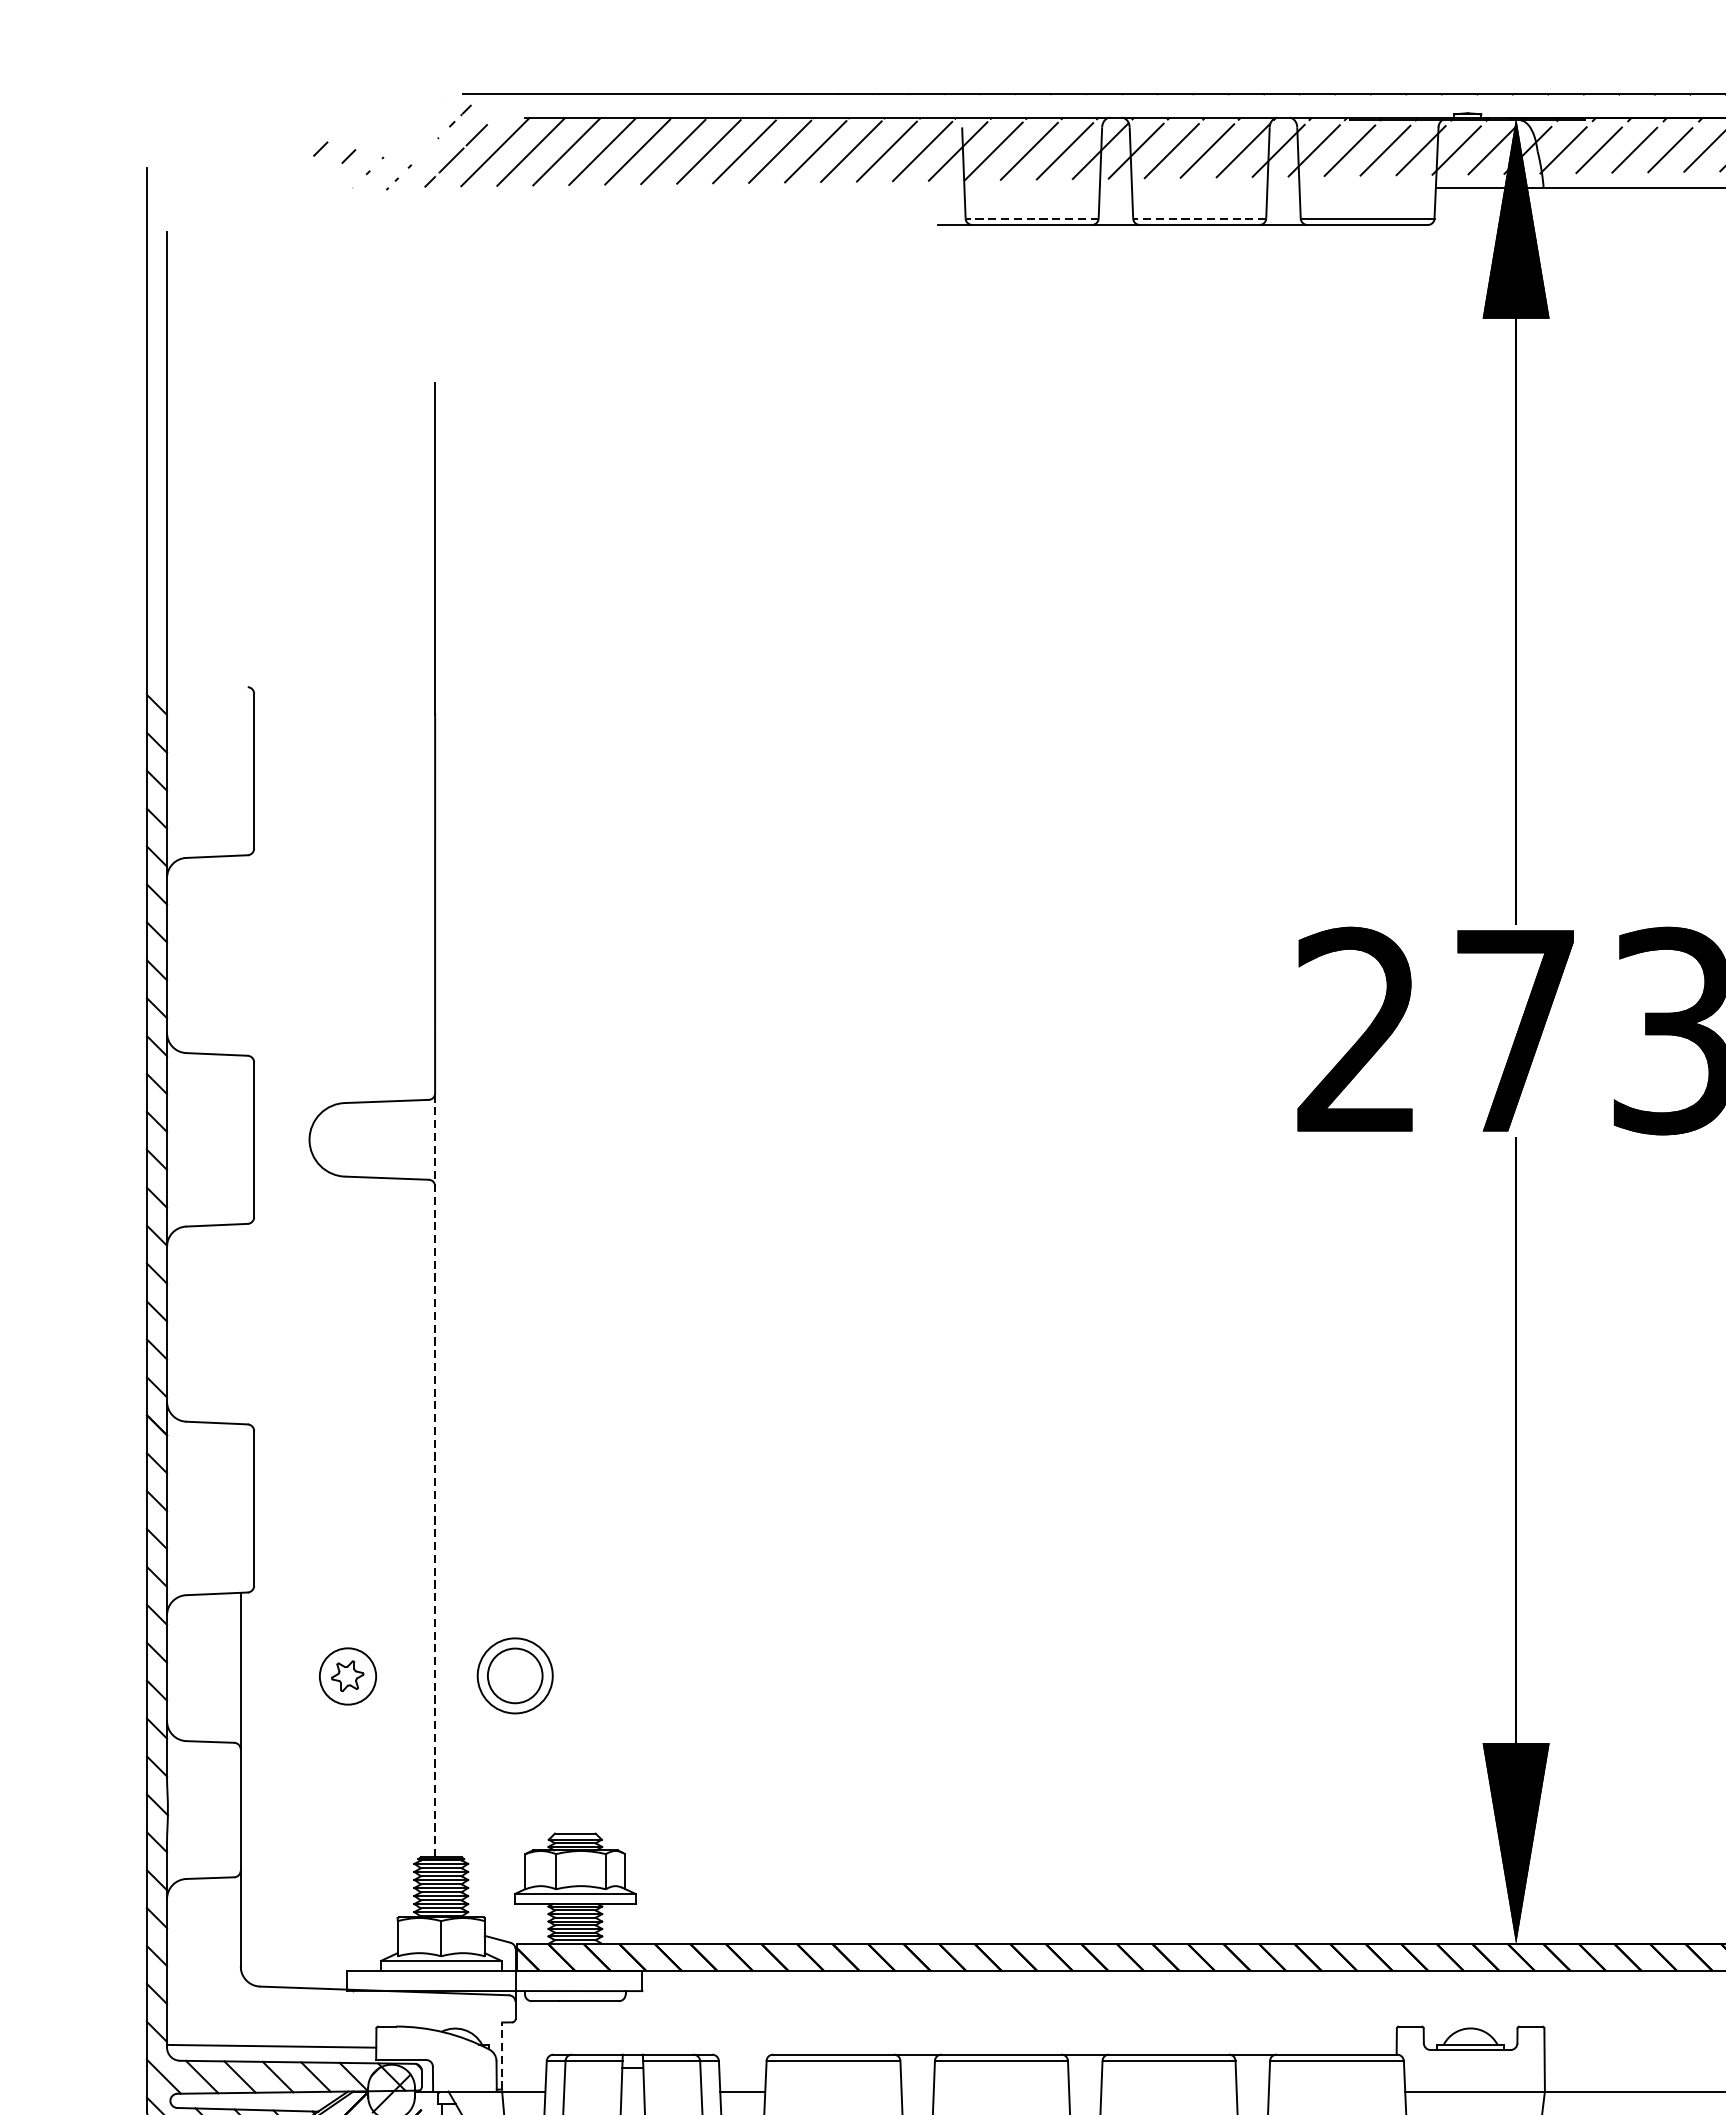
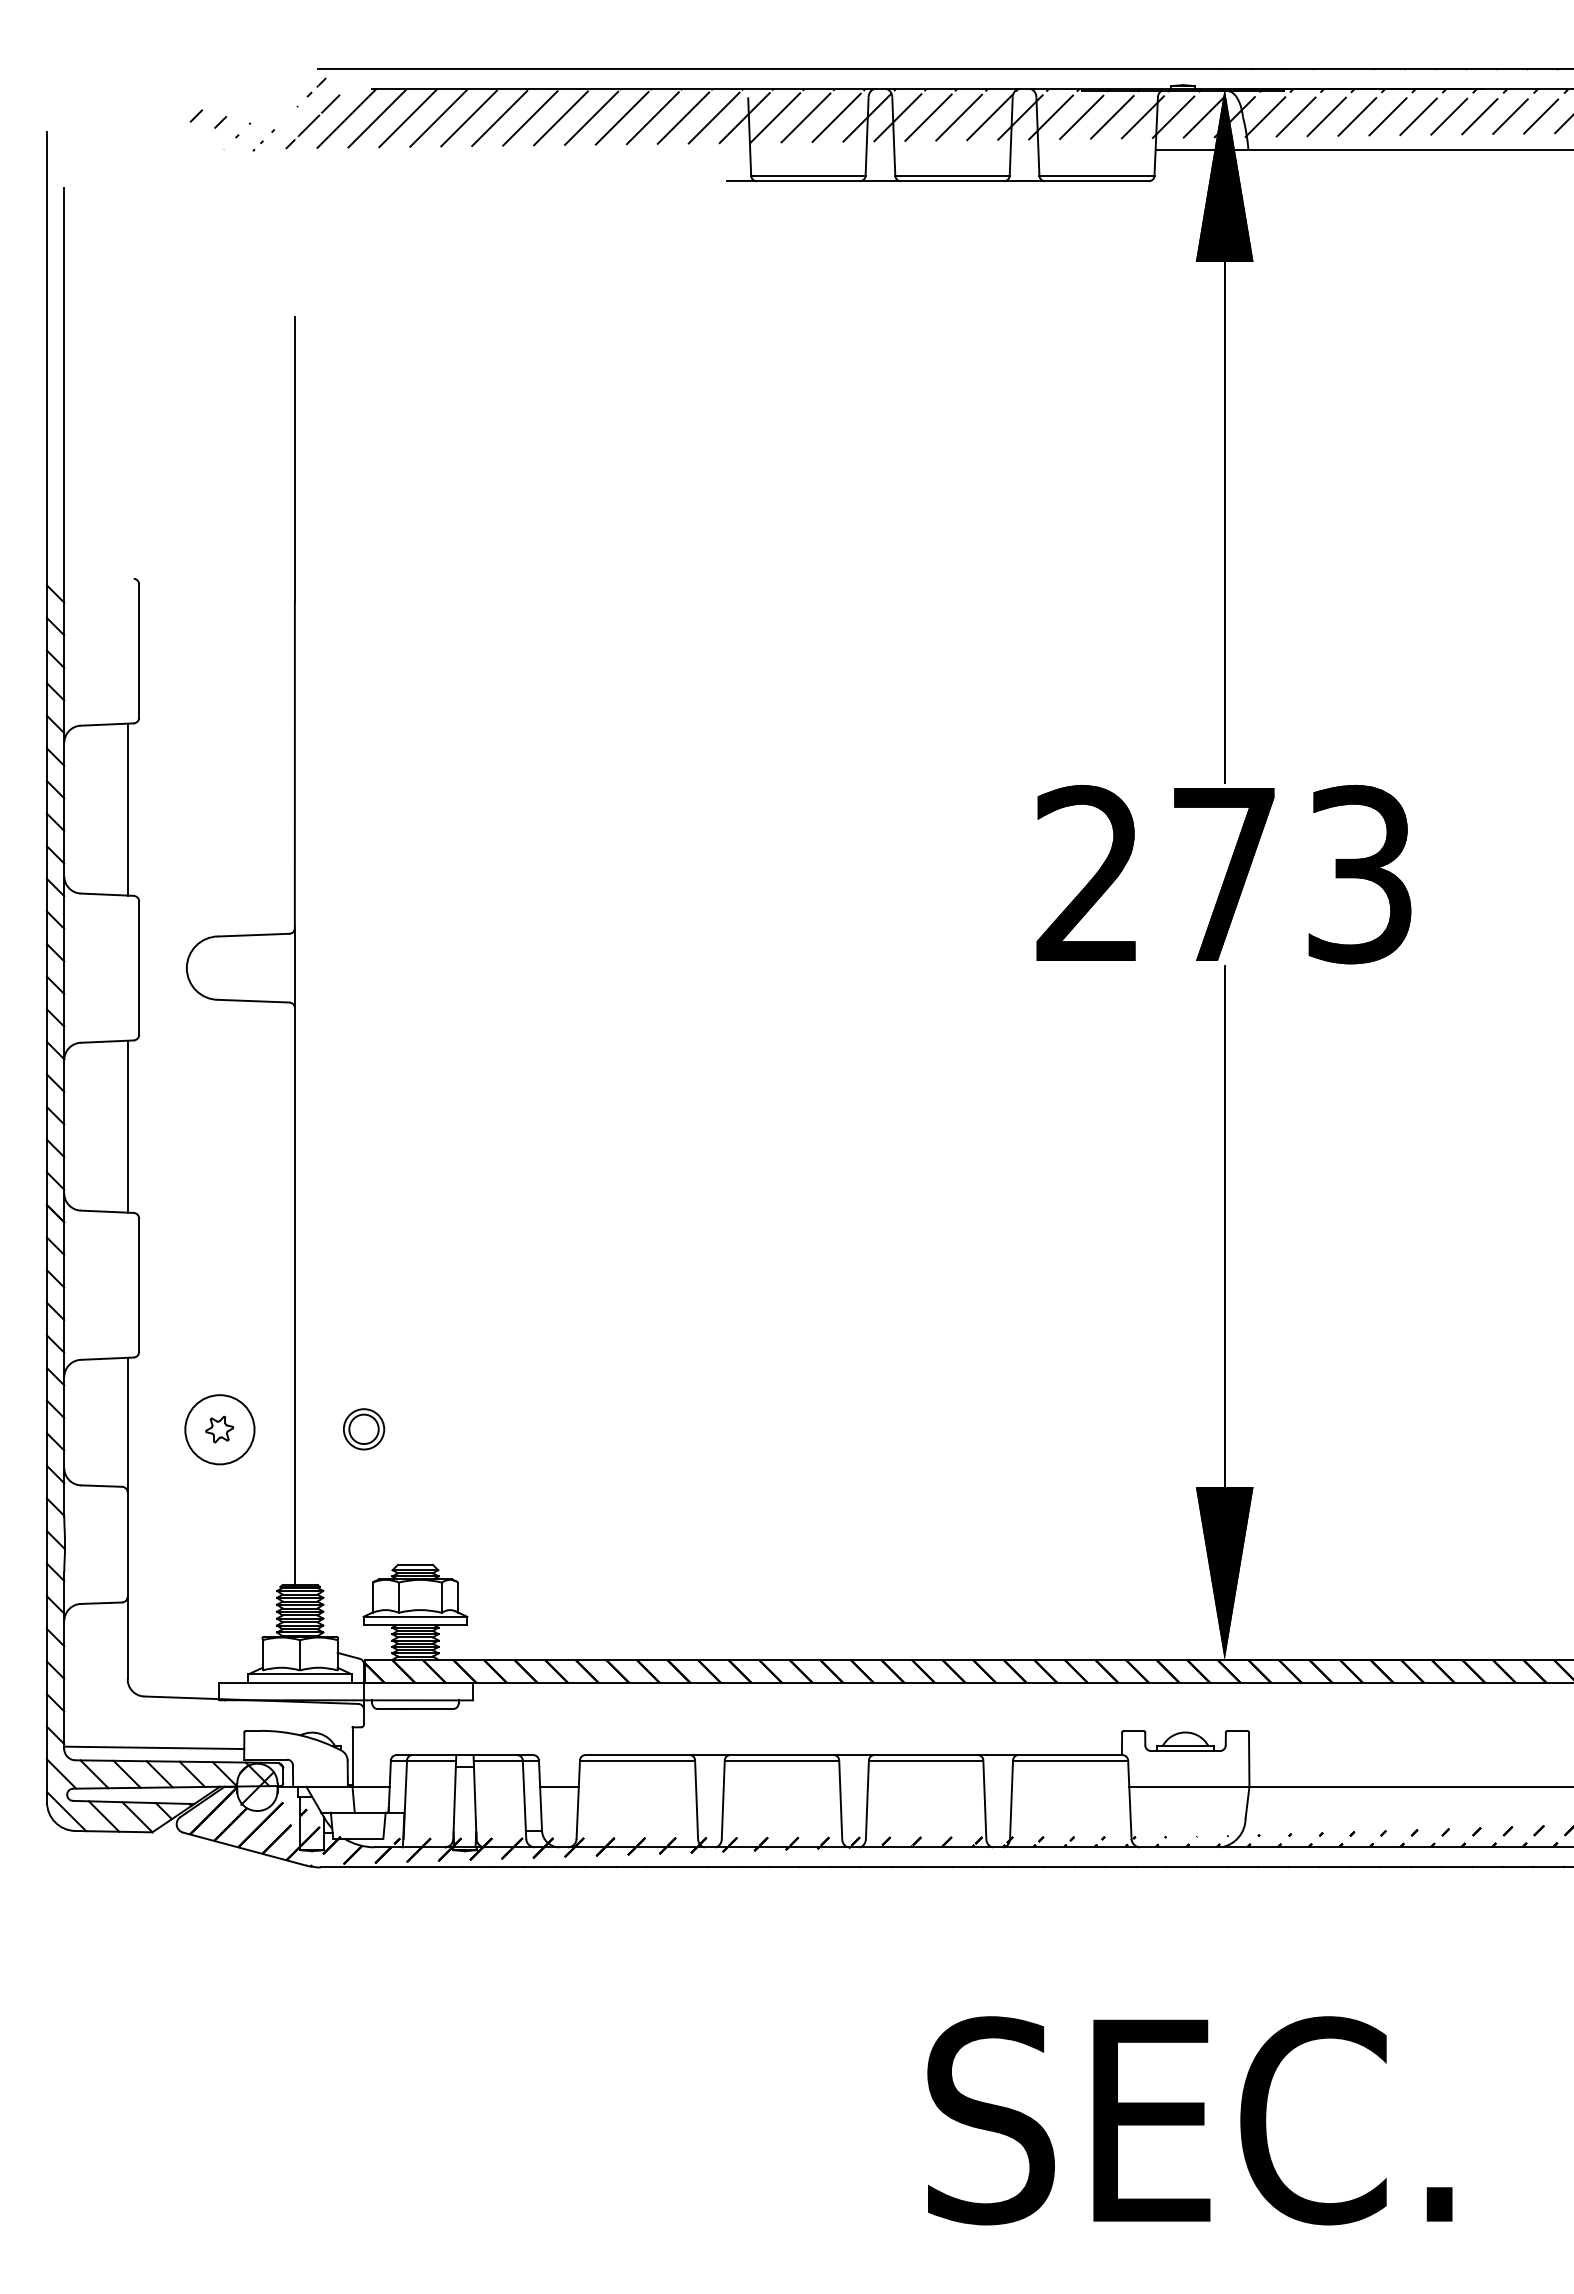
line: (1031, 218) -> (807, 175), dashed -> solid
line: (1199, 218) -> (952, 175), dashed -> solid
line: (240, 955) -> (127, 809), added
line: (240, 1323) -> (127, 1126), added
line: (434, 1475) -> (294, 1256), dashed -> solid
circle: (347, 1676) -> (219, 1429), size x1.43
part: (516, 1676) -> (364, 1429), size x0.62
line: (502, 2056) -> (352, 1756), dashed -> solid

